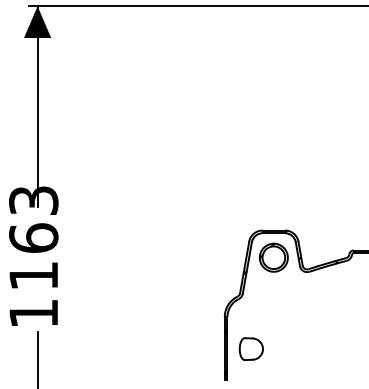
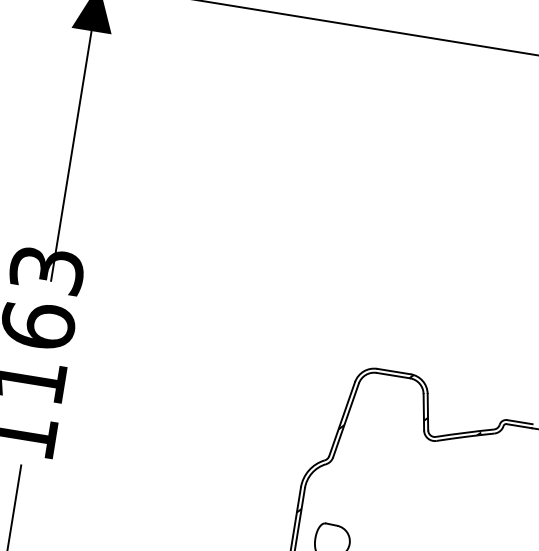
part: (273, 257) -> (387, 411), removed

